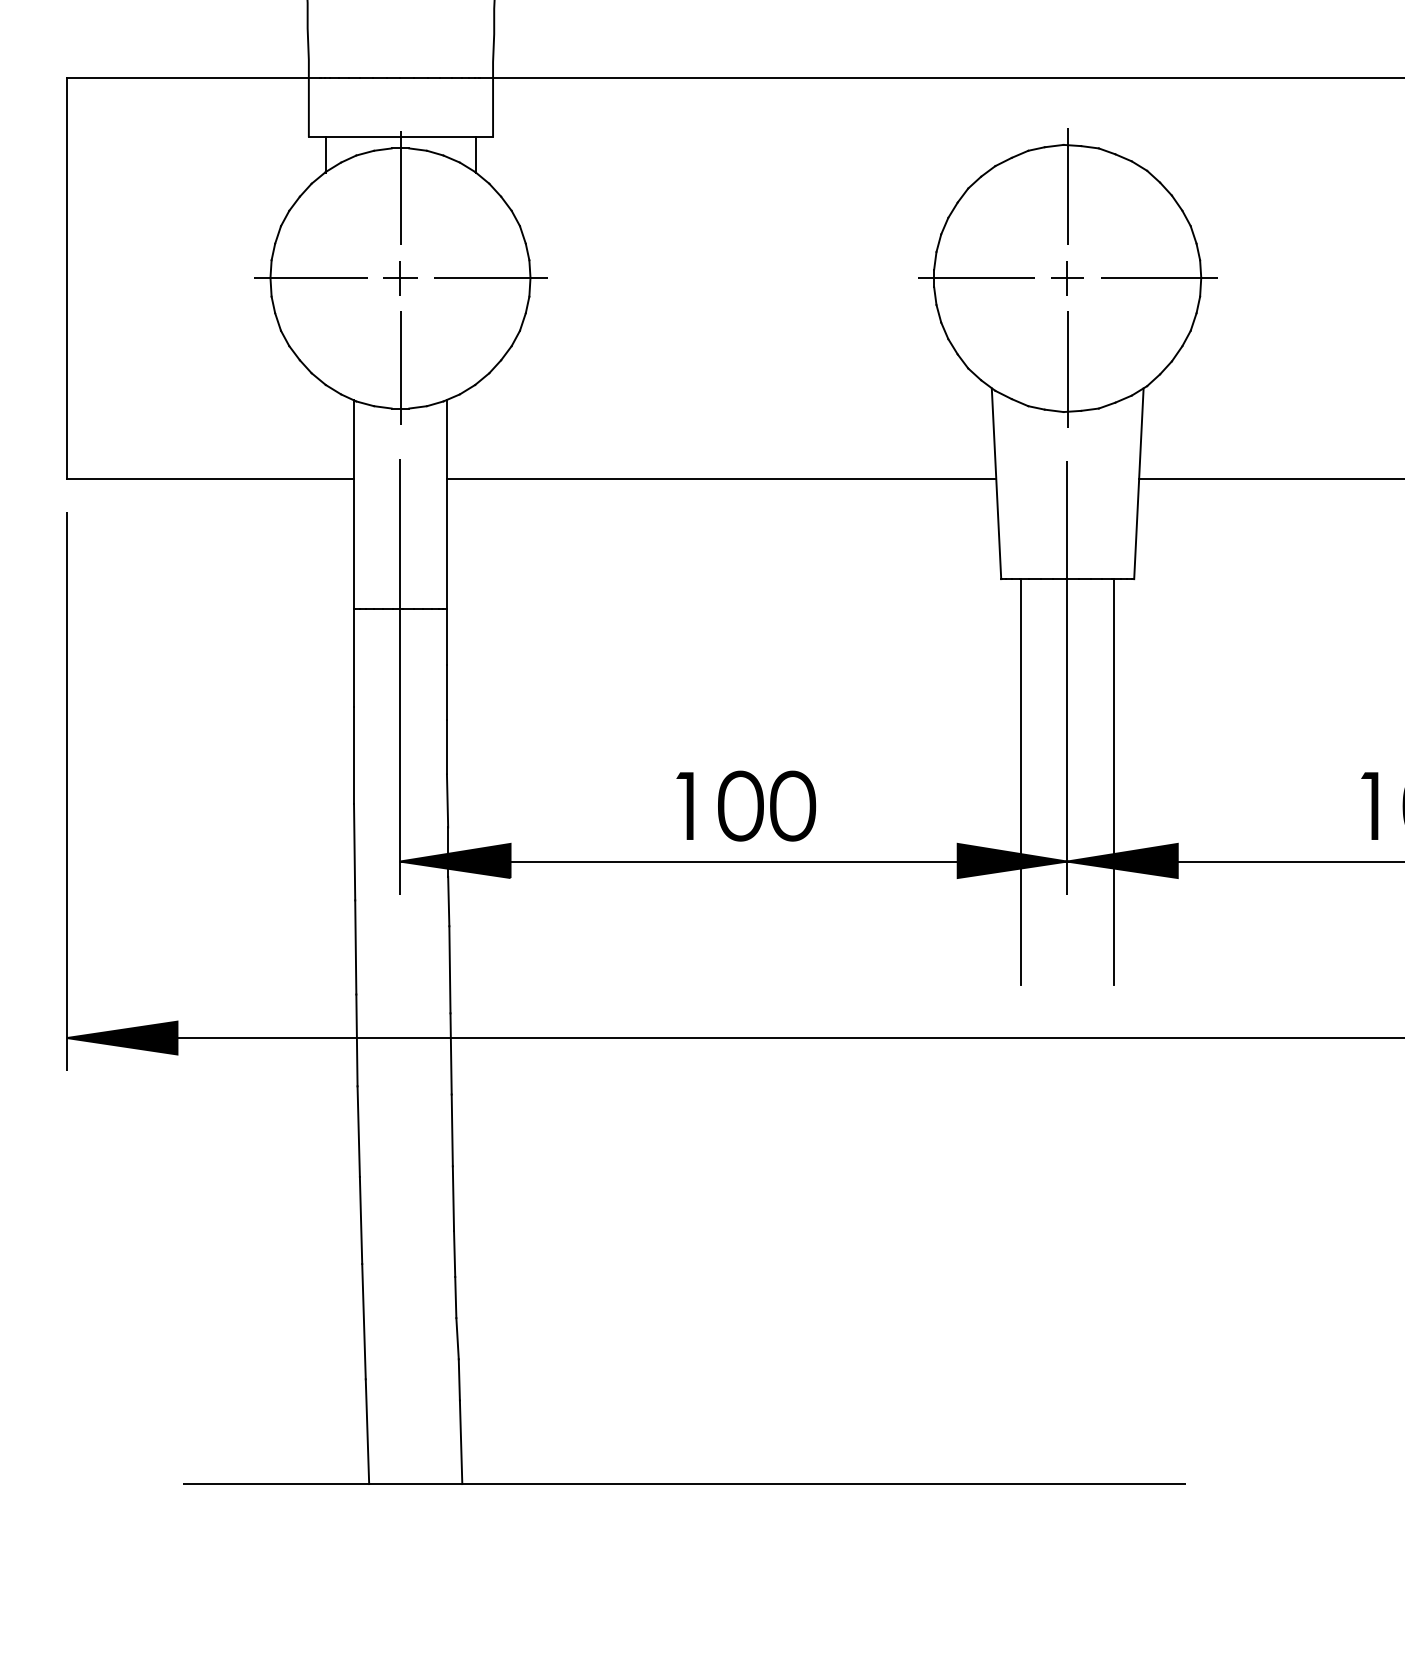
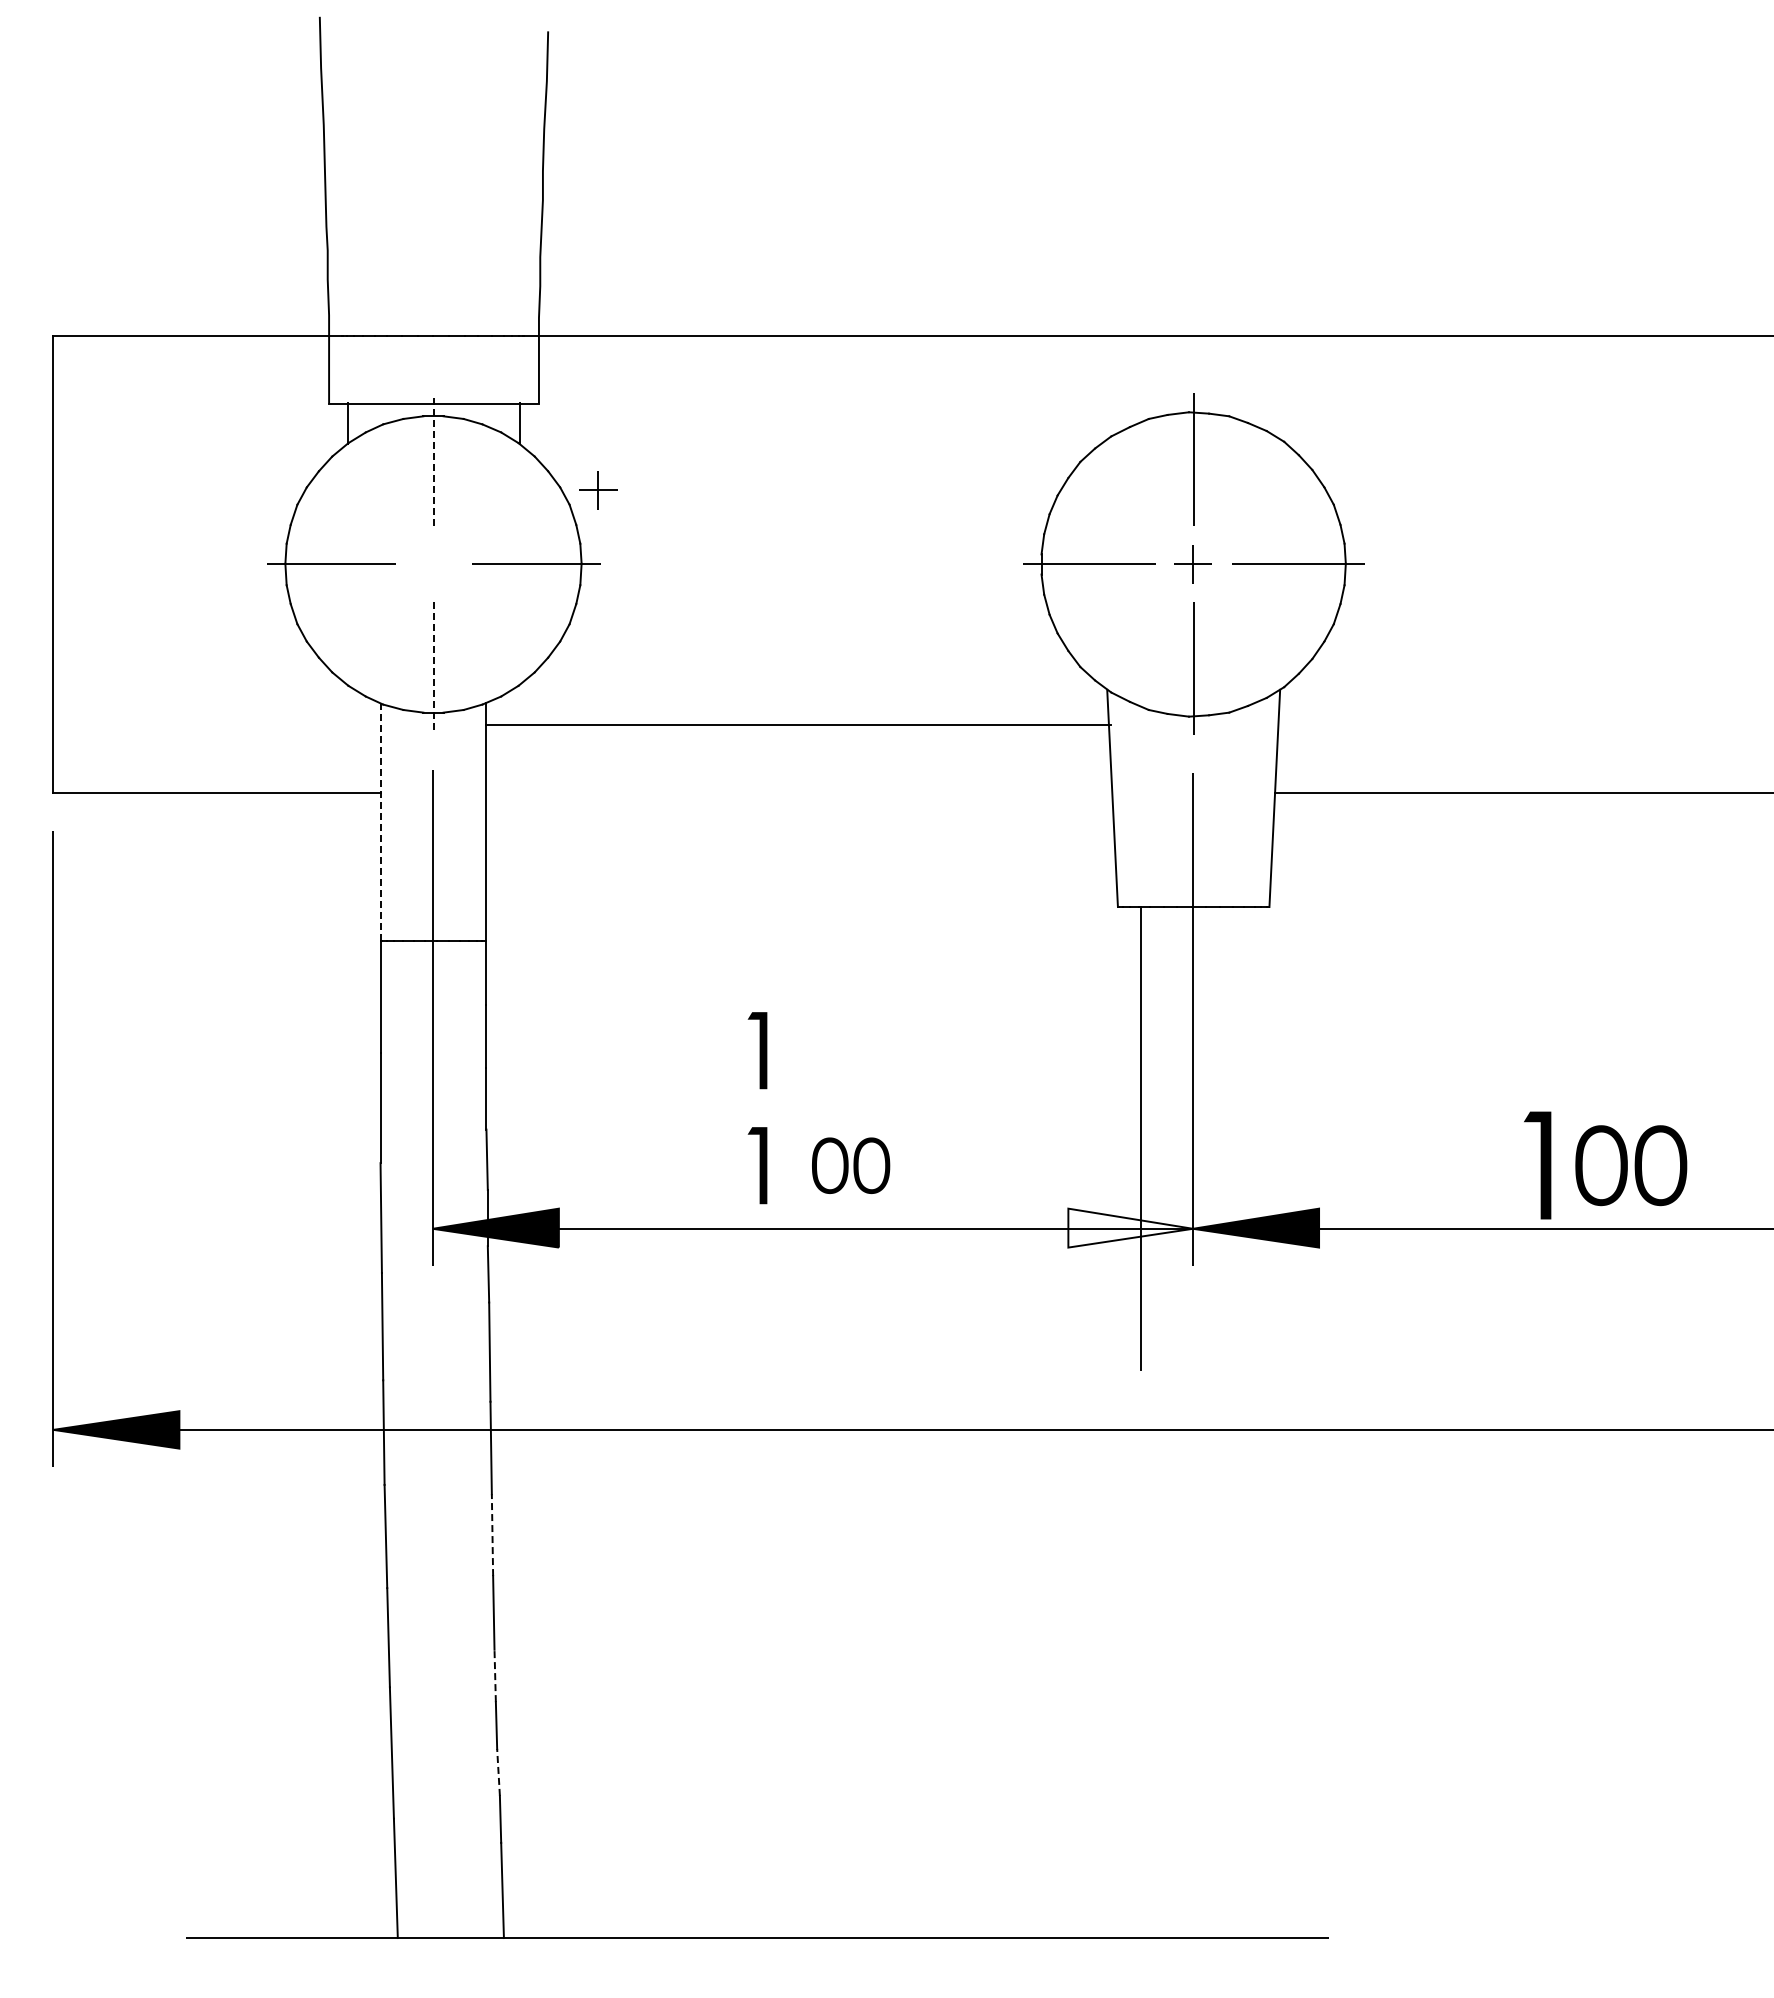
line: (401, 188) -> (434, 461), solid -> dashed
part: (400, 278) -> (598, 490), moved
line: (401, 368) -> (434, 666), solid -> dashed
line: (720, 479) -> (798, 725), moved
line: (353, 504) -> (380, 821), solid -> dashed
part: (684, 705) -> (757, 1050), added
line: (1114, 782) -> (1246, 1138), removed
part: (766, 806) -> (850, 1165), size x0.7
part: (1369, 806) -> (1537, 1165), size x1.4
fill: (1012, 860) -> (1130, 1227), removed
line: (452, 1130) -> (492, 1535), solid -> dashed
line: (454, 1253) -> (495, 1675), solid -> dashed
line: (457, 1337) -> (498, 1771), solid -> dashed

